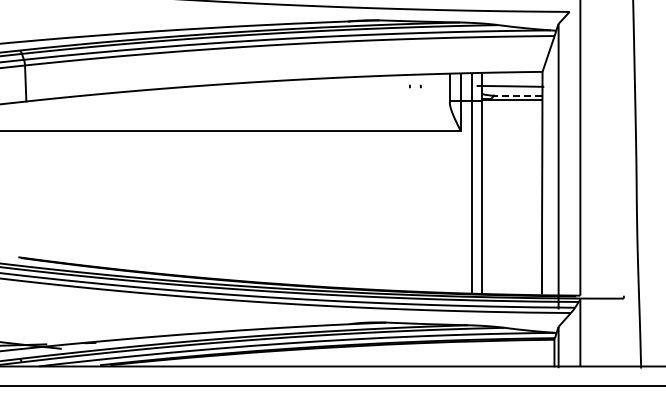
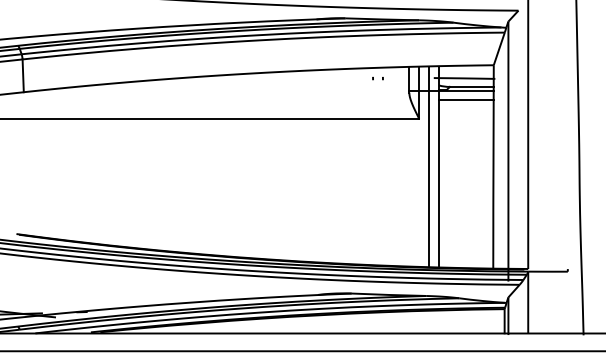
line: (517, 95) -> (470, 86), dashed -> solid
line: (512, 110) -> (466, 100), added

